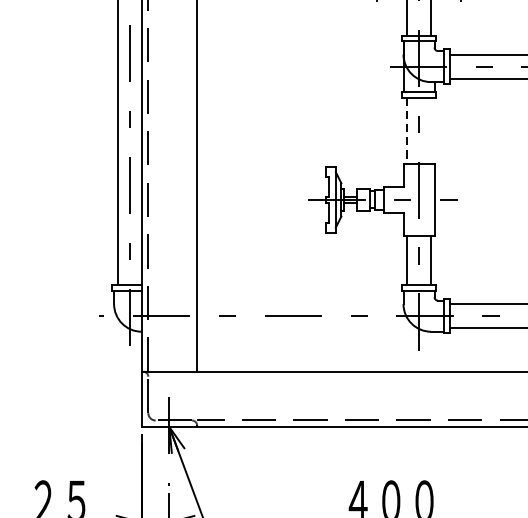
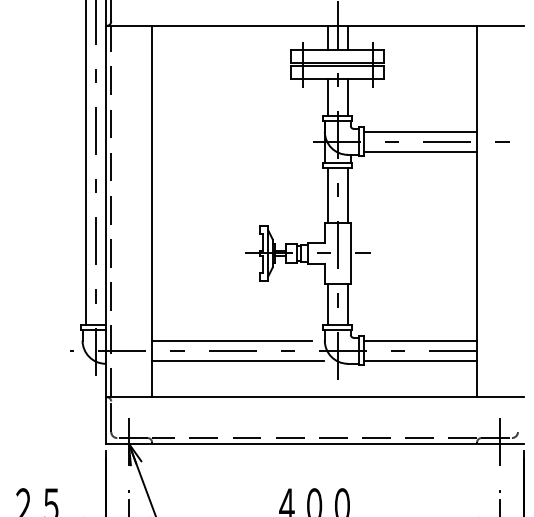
line: (406, 130) -> (327, 195), dashed -> solid
line: (430, 130) -> (347, 195), added
line: (292, 303) -> (231, 340), added
line: (299, 327) -> (237, 360), added

